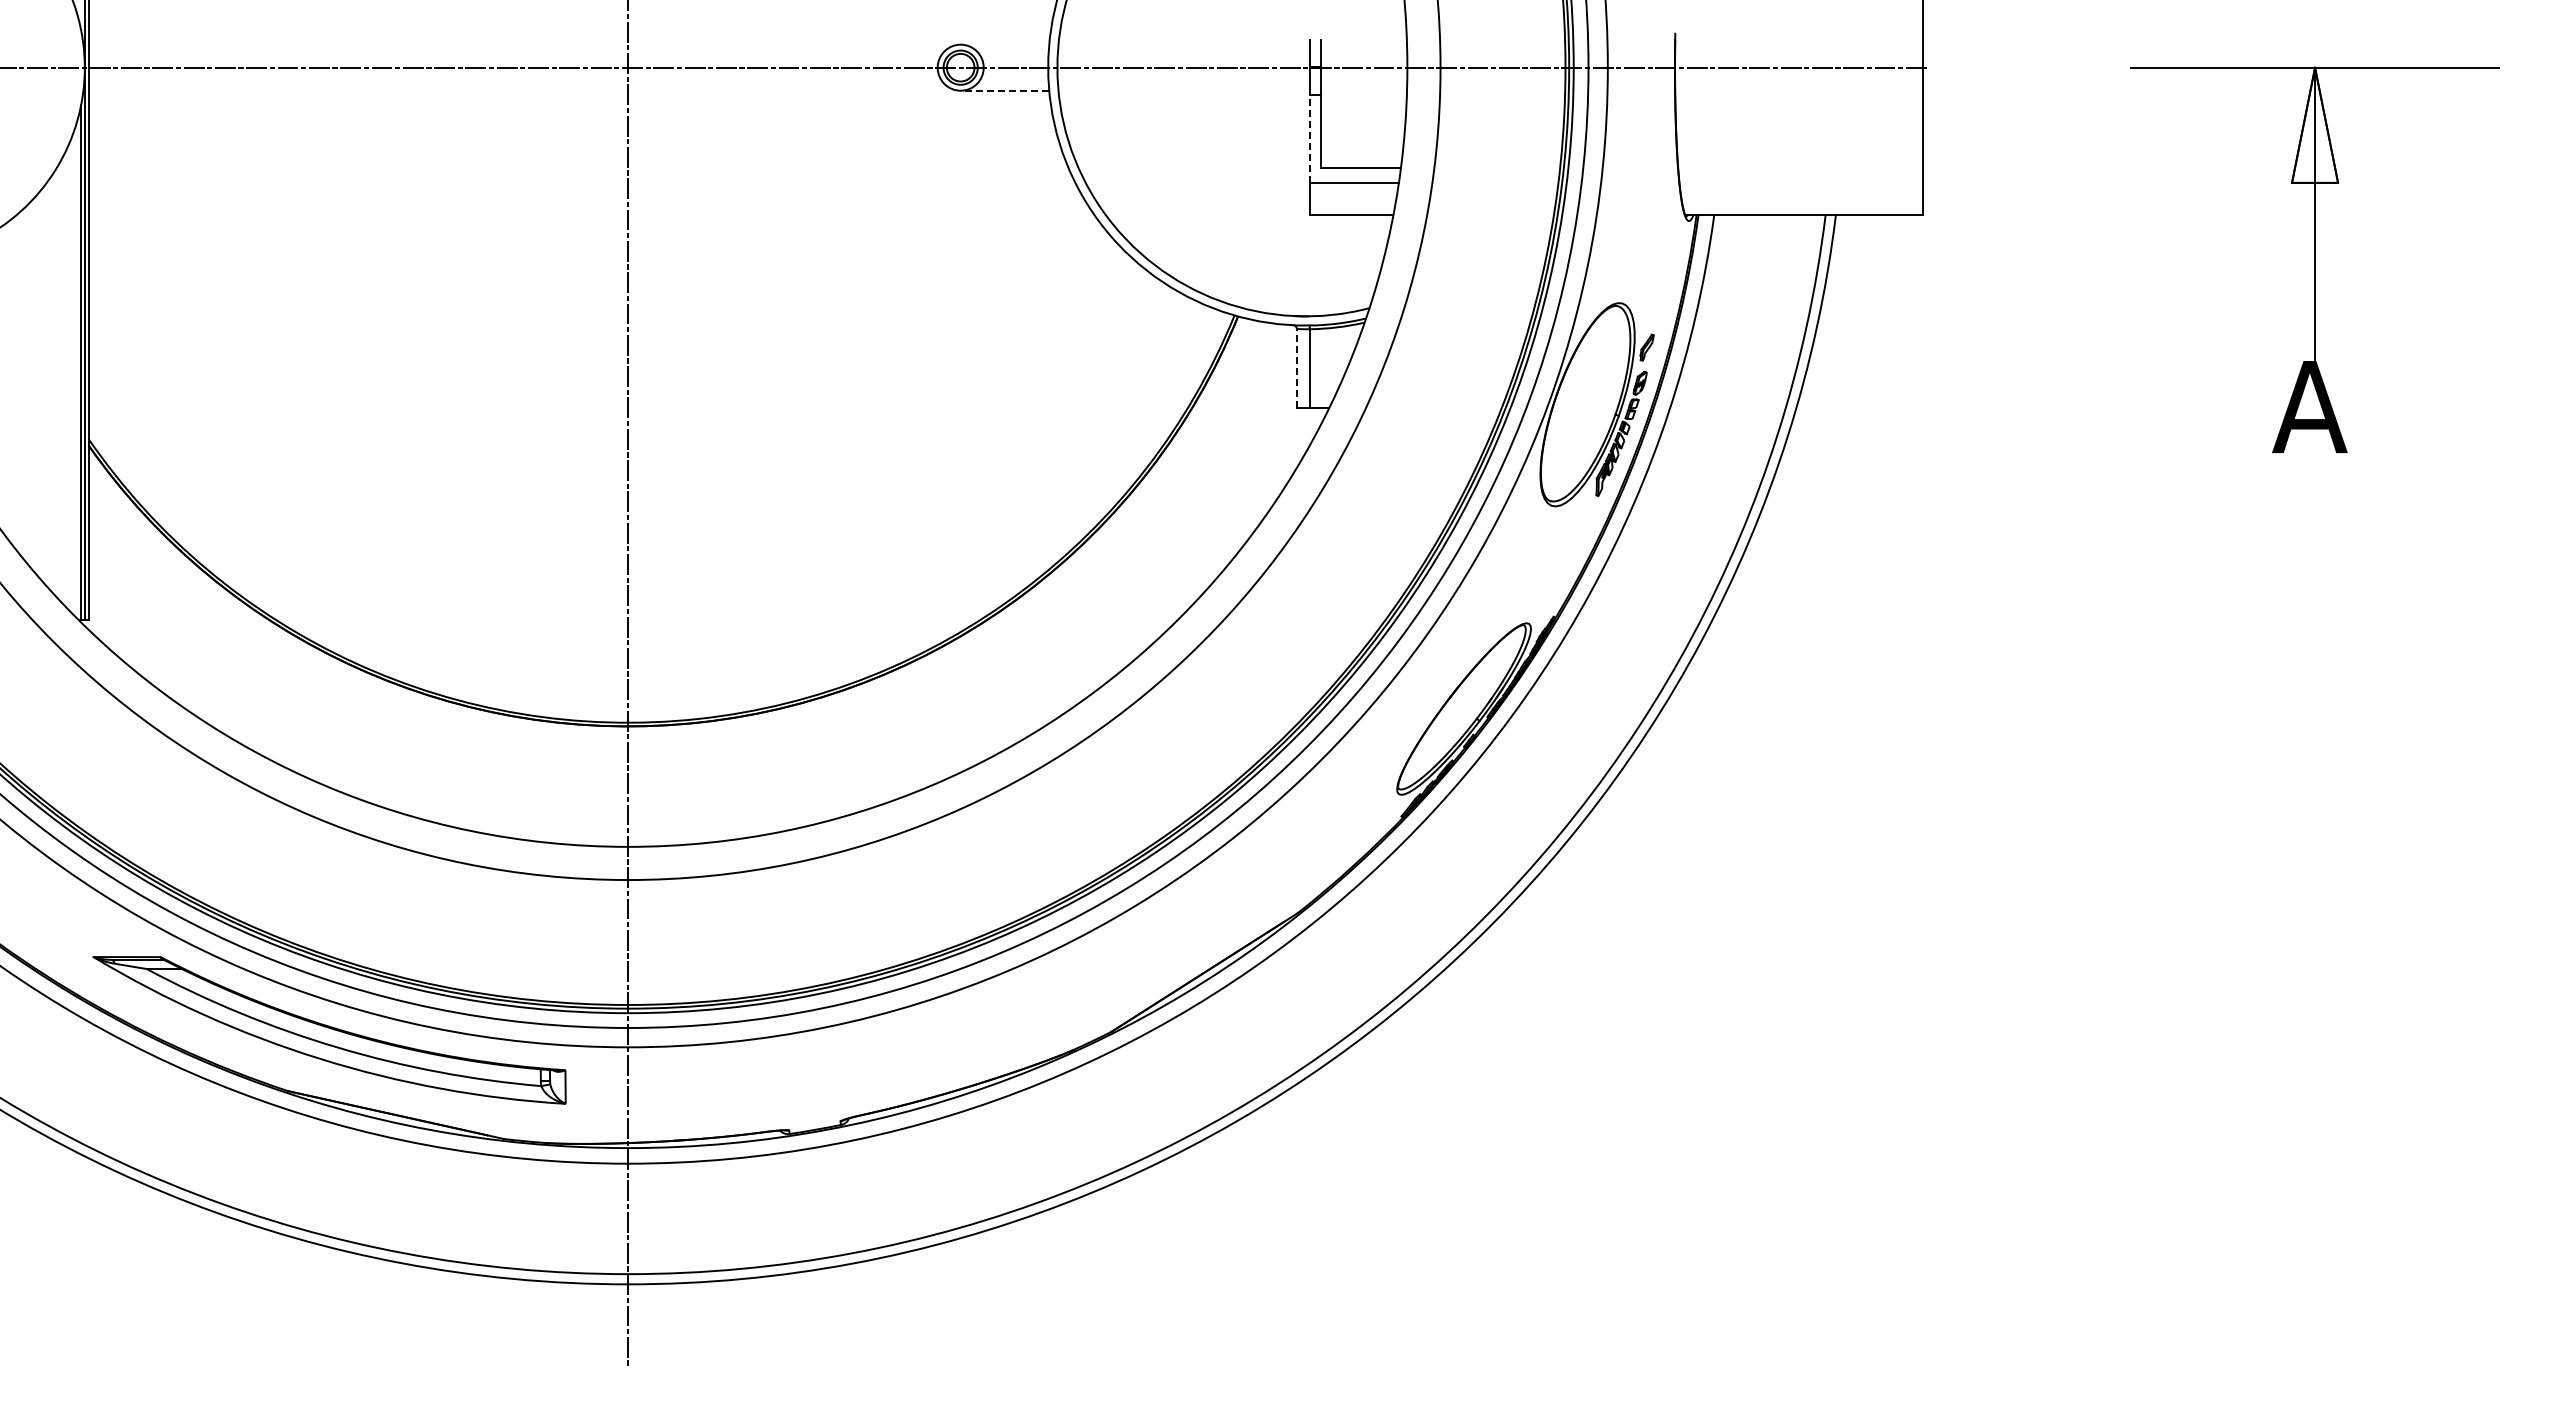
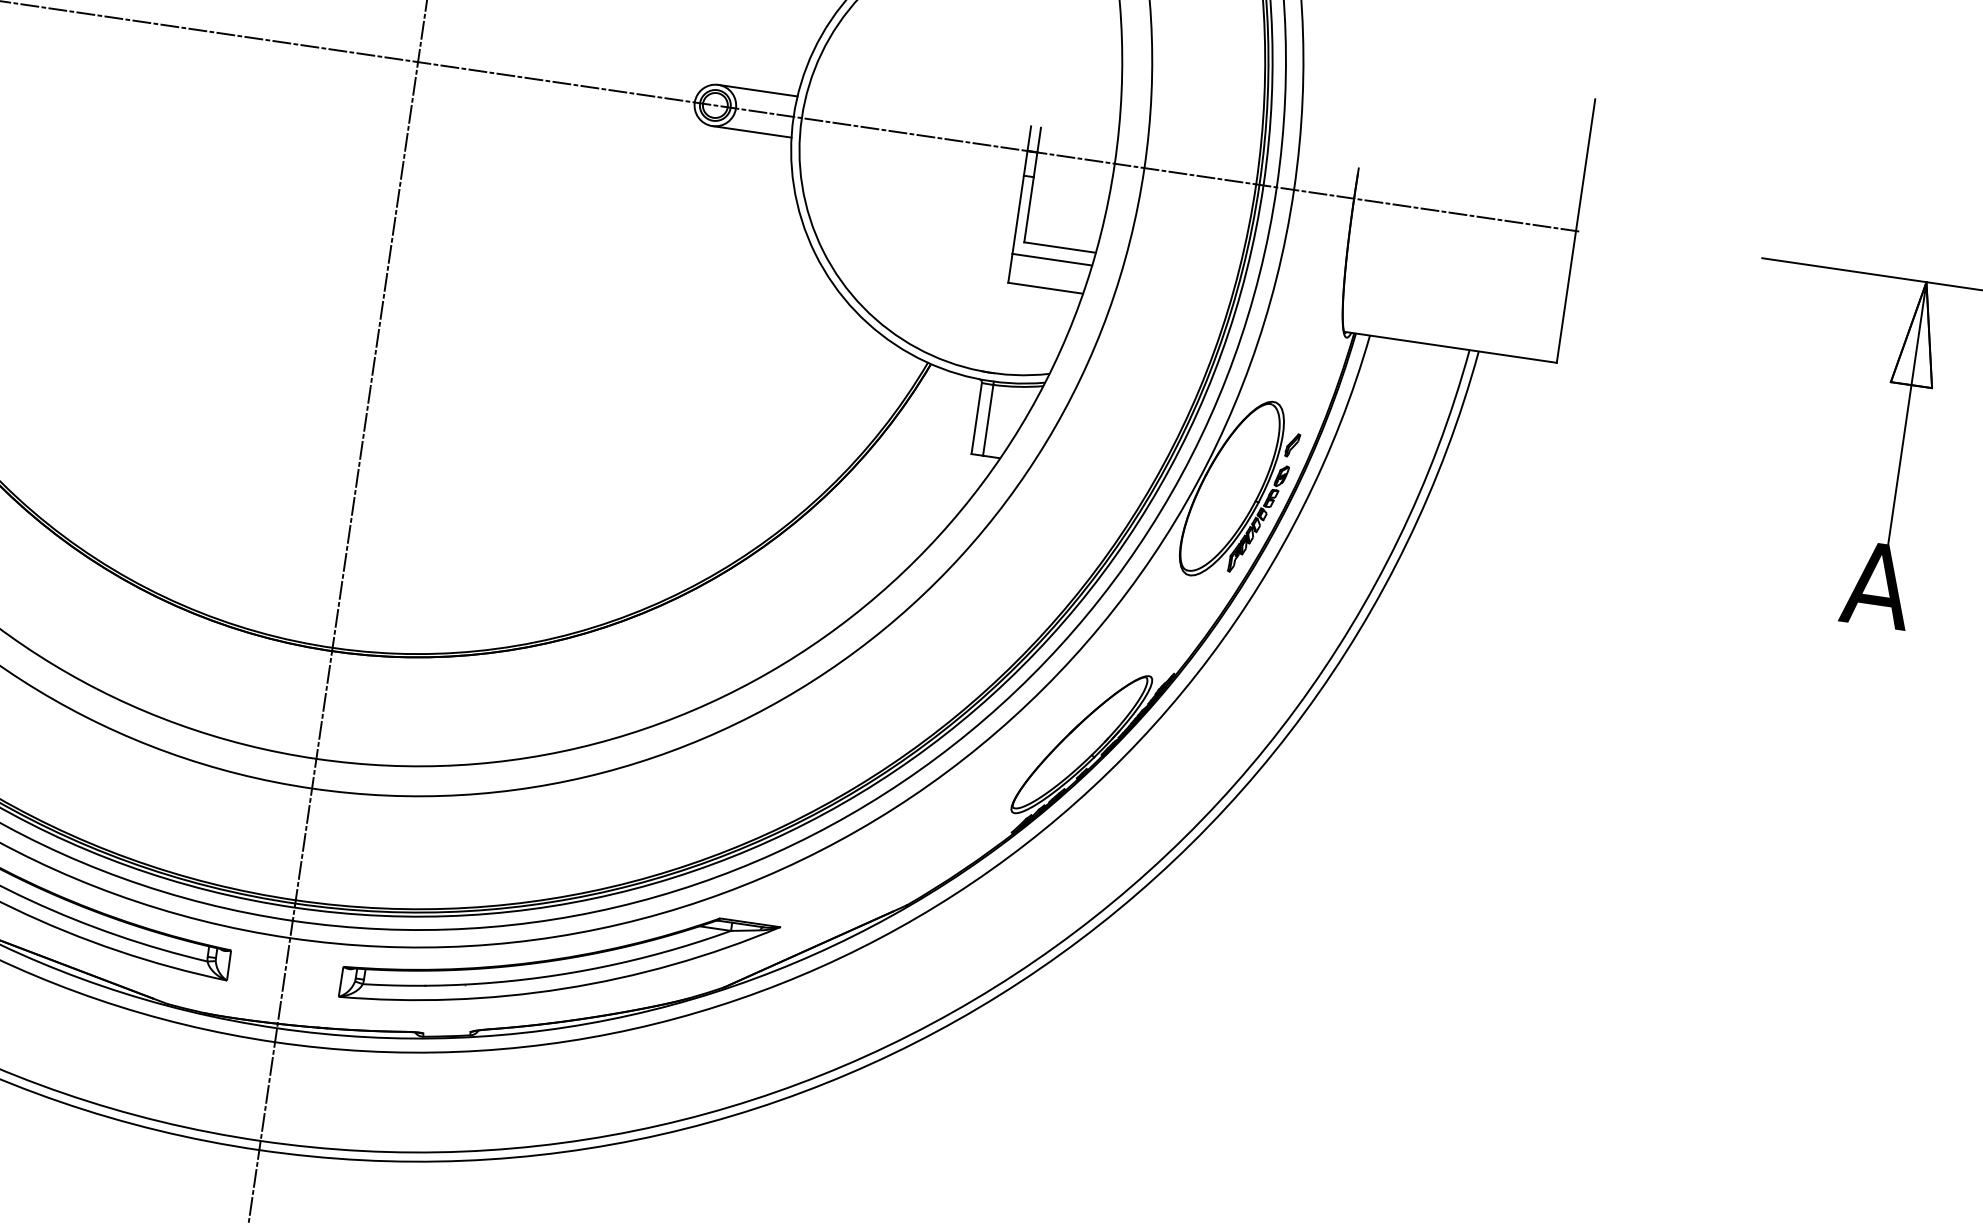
line: (1004, 44) -> (757, 90), added
line: (1004, 90) -> (751, 131), dashed -> solid
line: (1309, 139) -> (1017, 215), dashed -> solid
line: (1296, 368) -> (976, 418), dashed -> solid
part: (926, 1030) -> (559, 962), added

